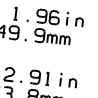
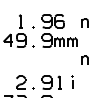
part: (67, 18) -> (72, 20), removed
part: (72, 82) -> (84, 59), moved

